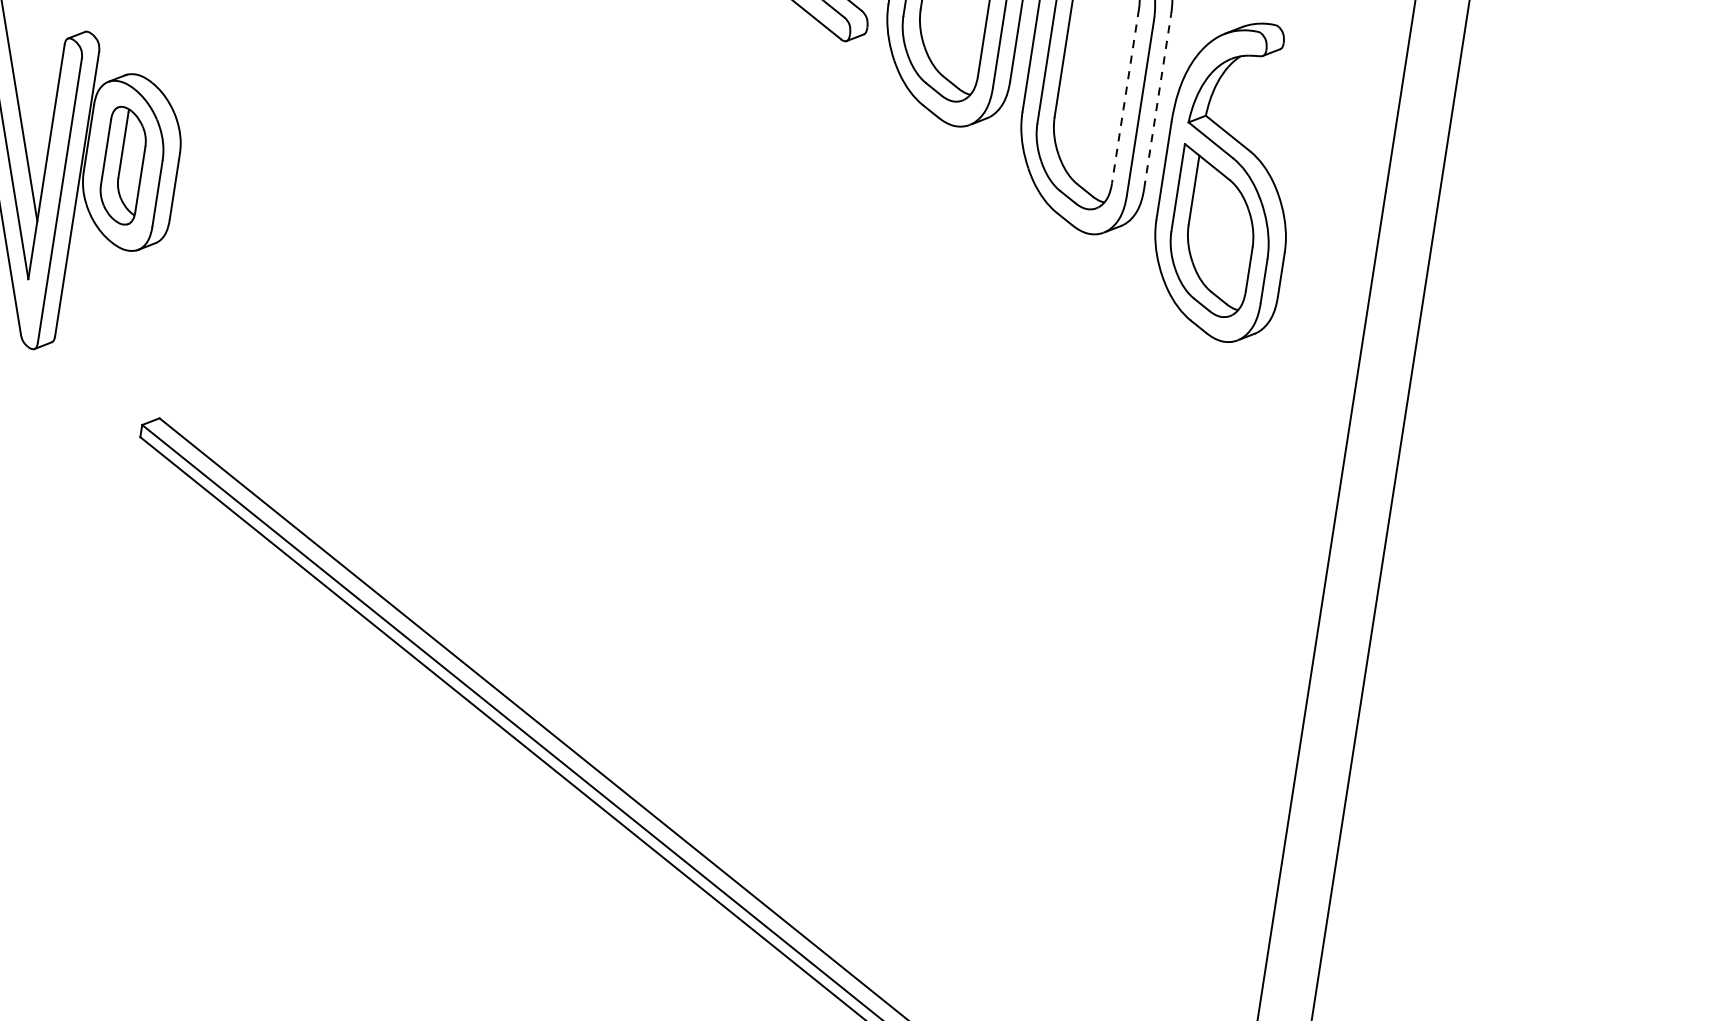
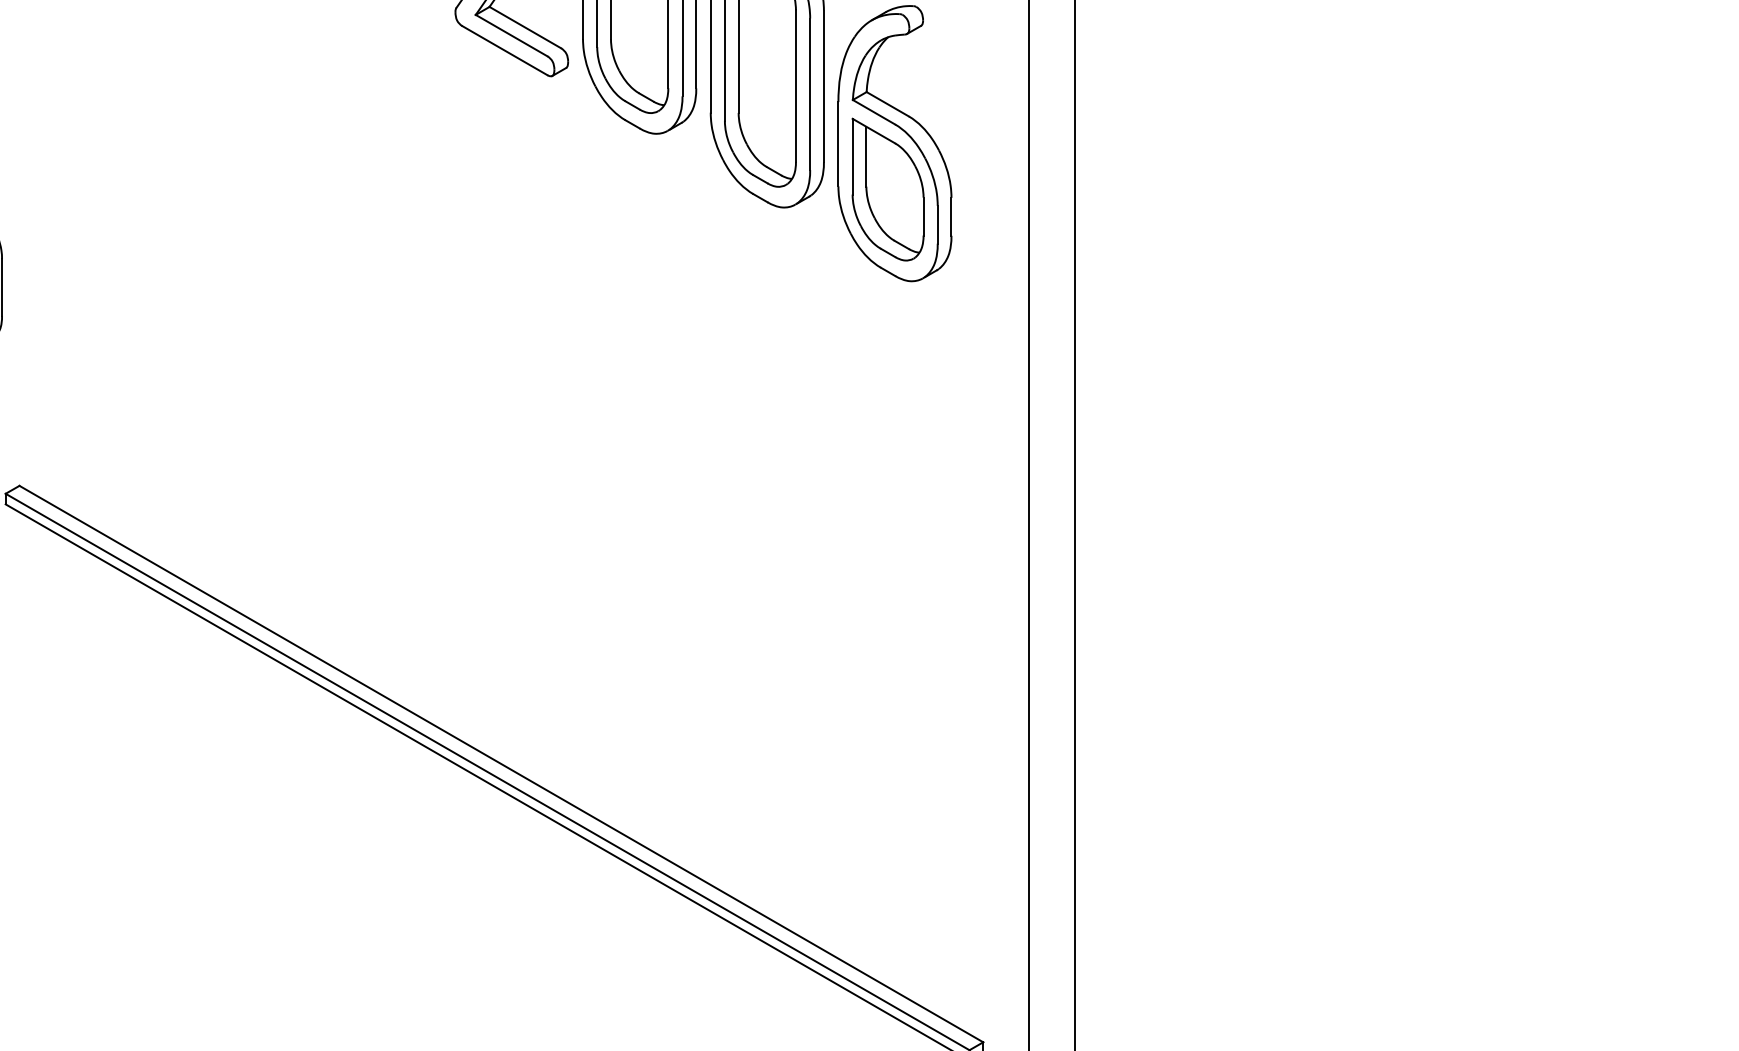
line: (1124, 96) -> (795, 86), dashed -> solid
line: (1157, 101) -> (823, 86), dashed -> solid

